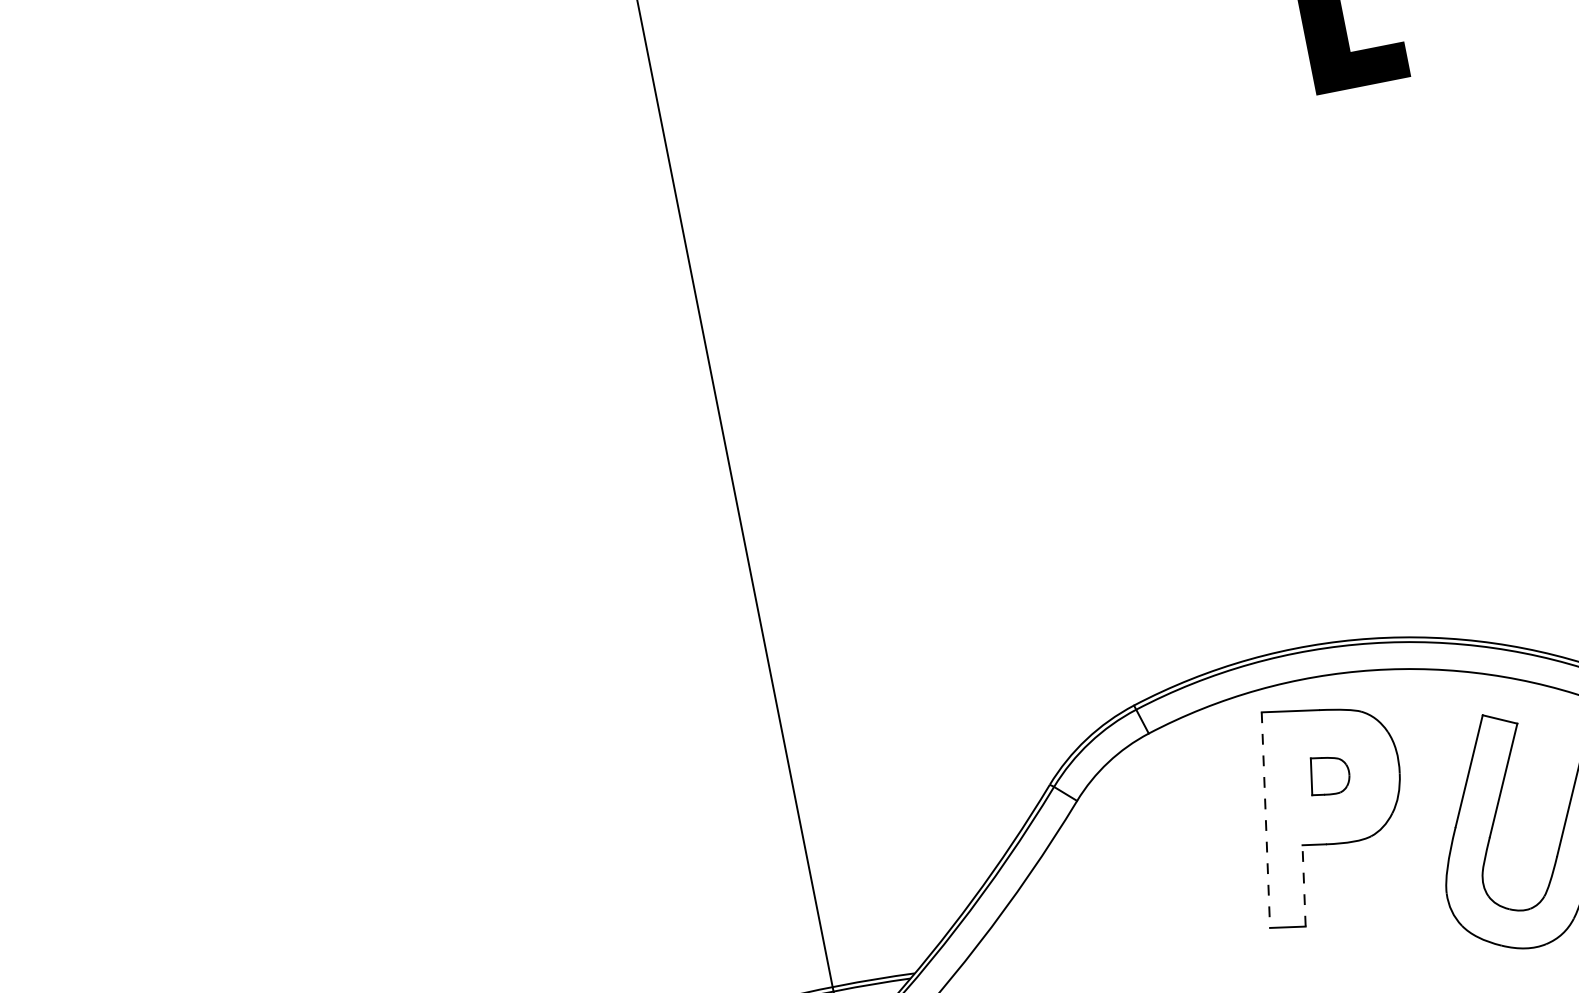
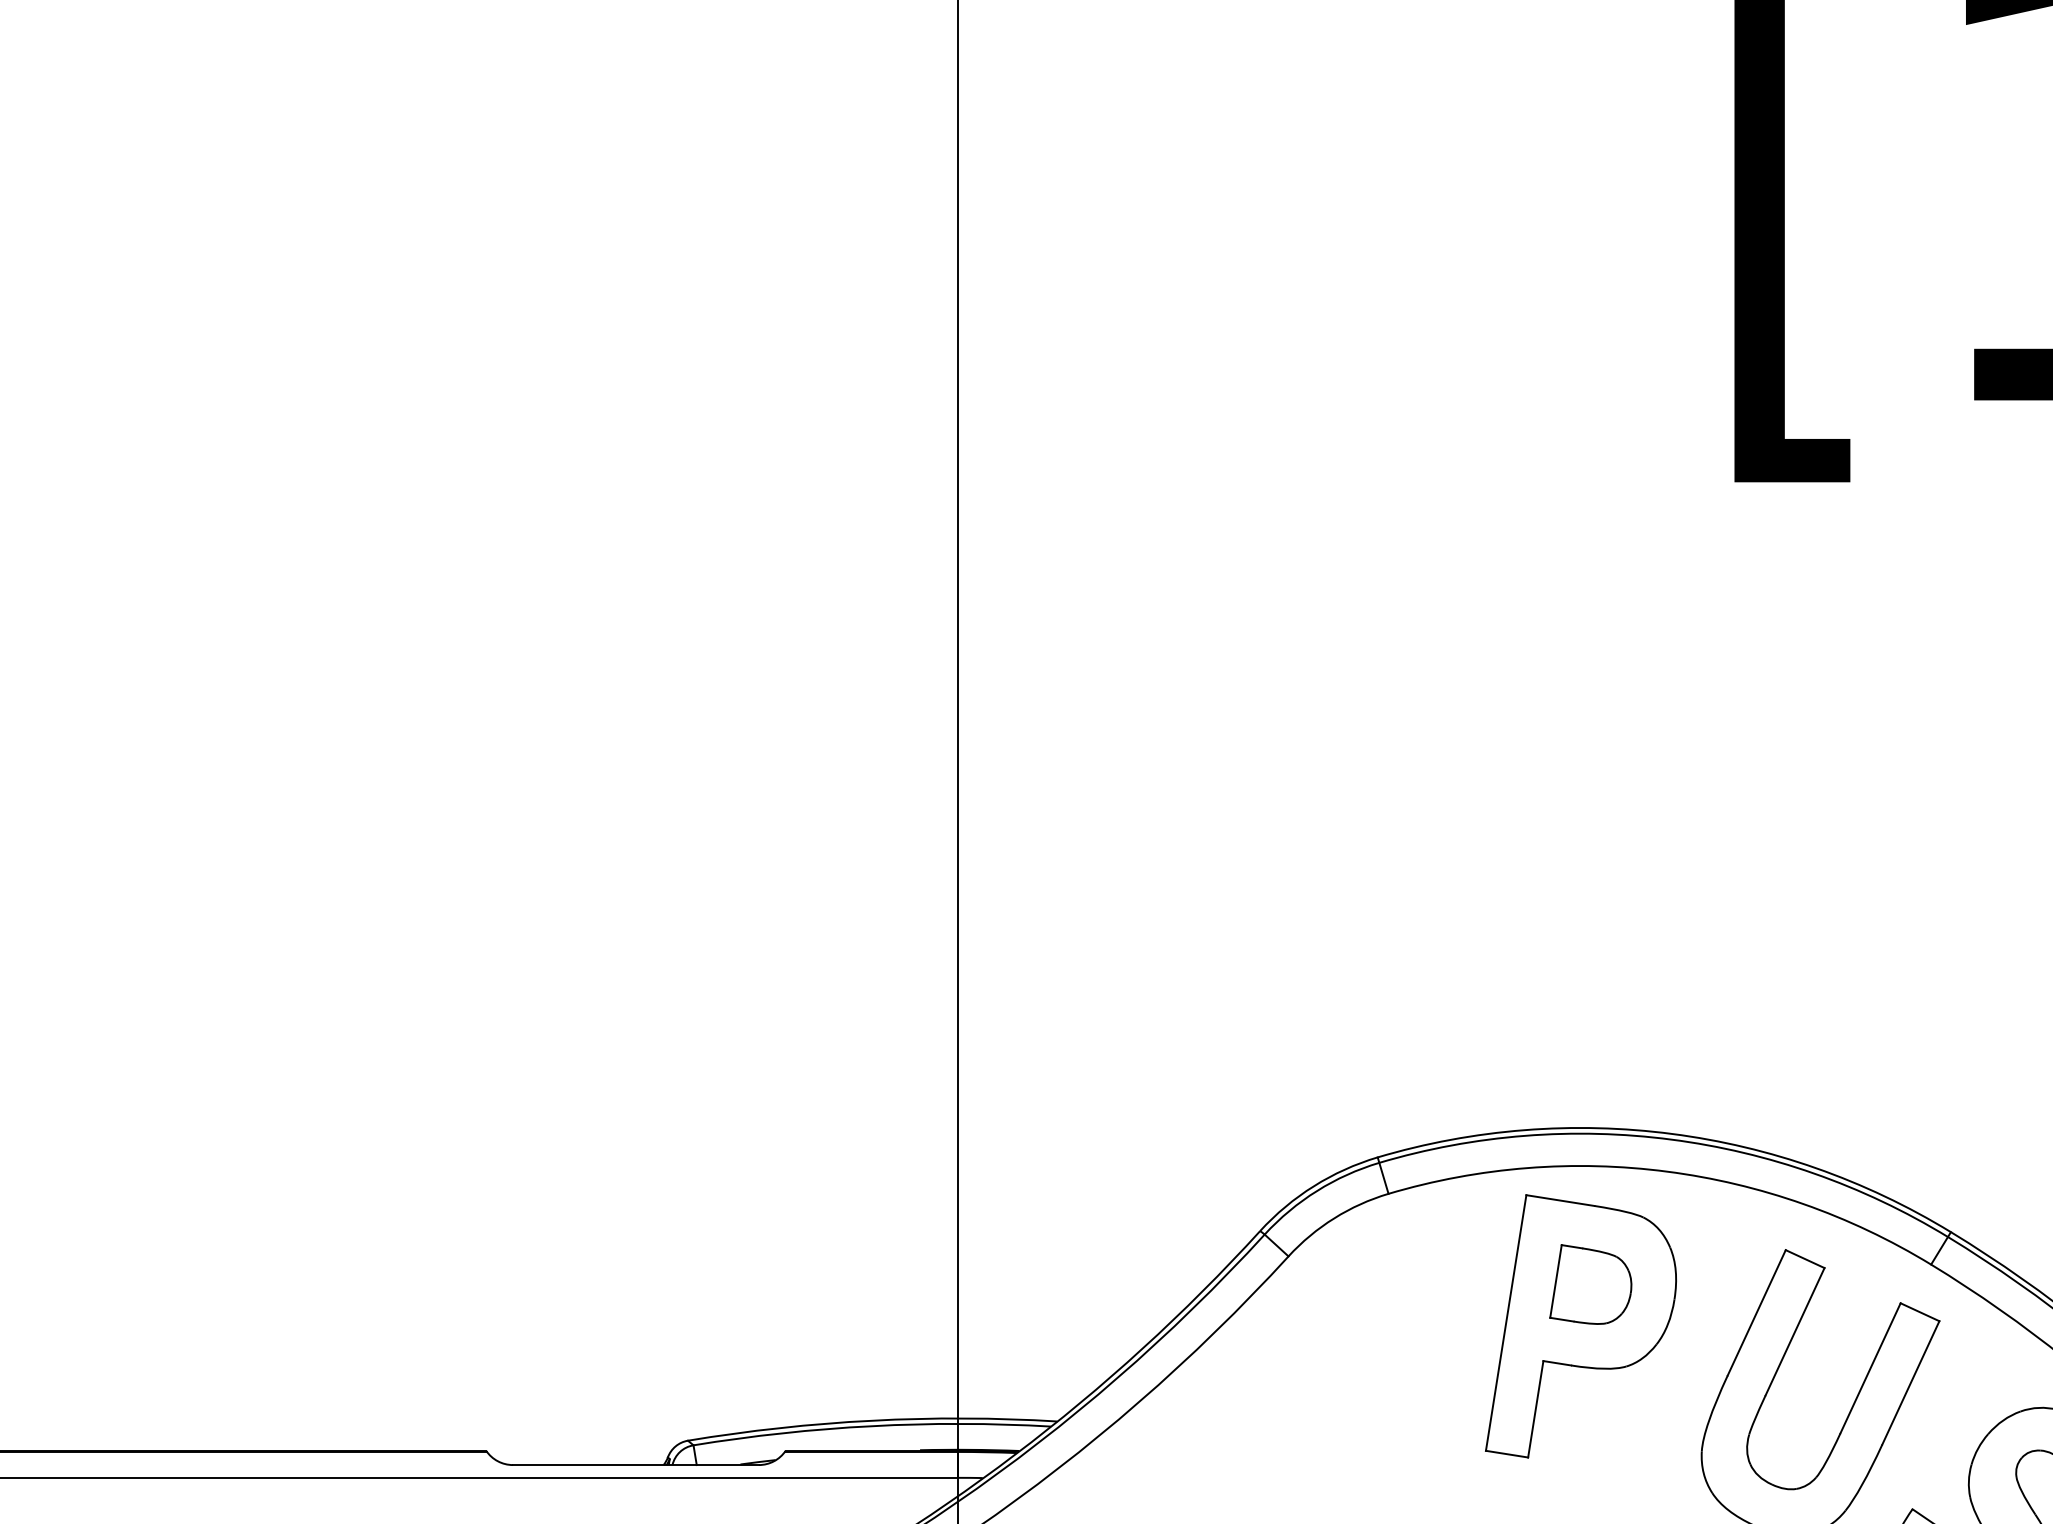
part: (1328, 775) -> (1590, 1284), size x1.67
line: (1266, 820) -> (1506, 1323), dashed -> solid
line: (1303, 886) -> (1535, 1409), dashed -> solid

